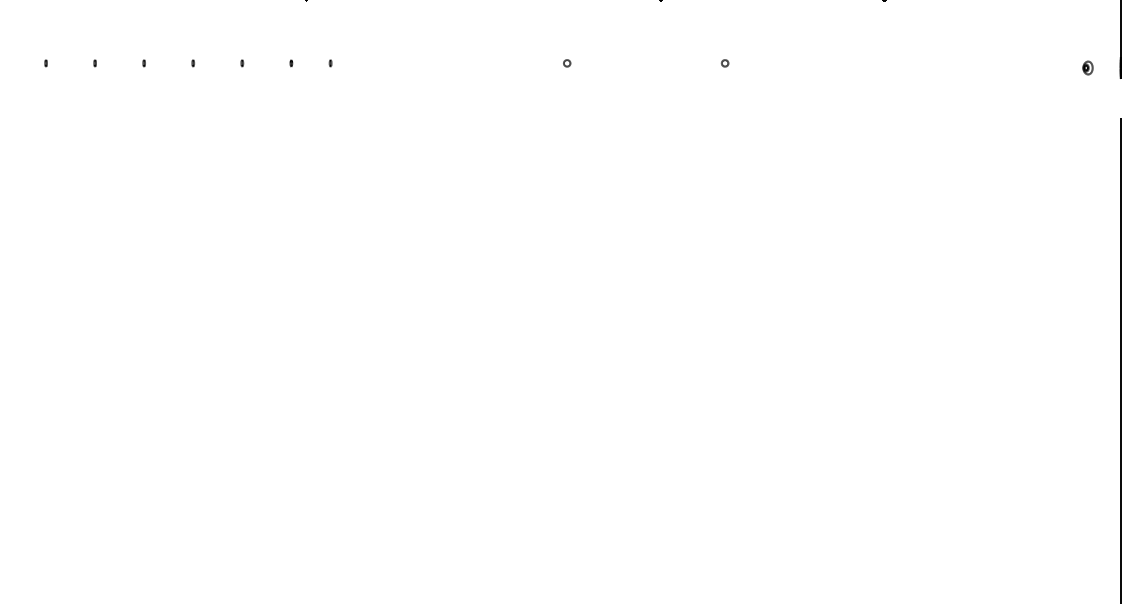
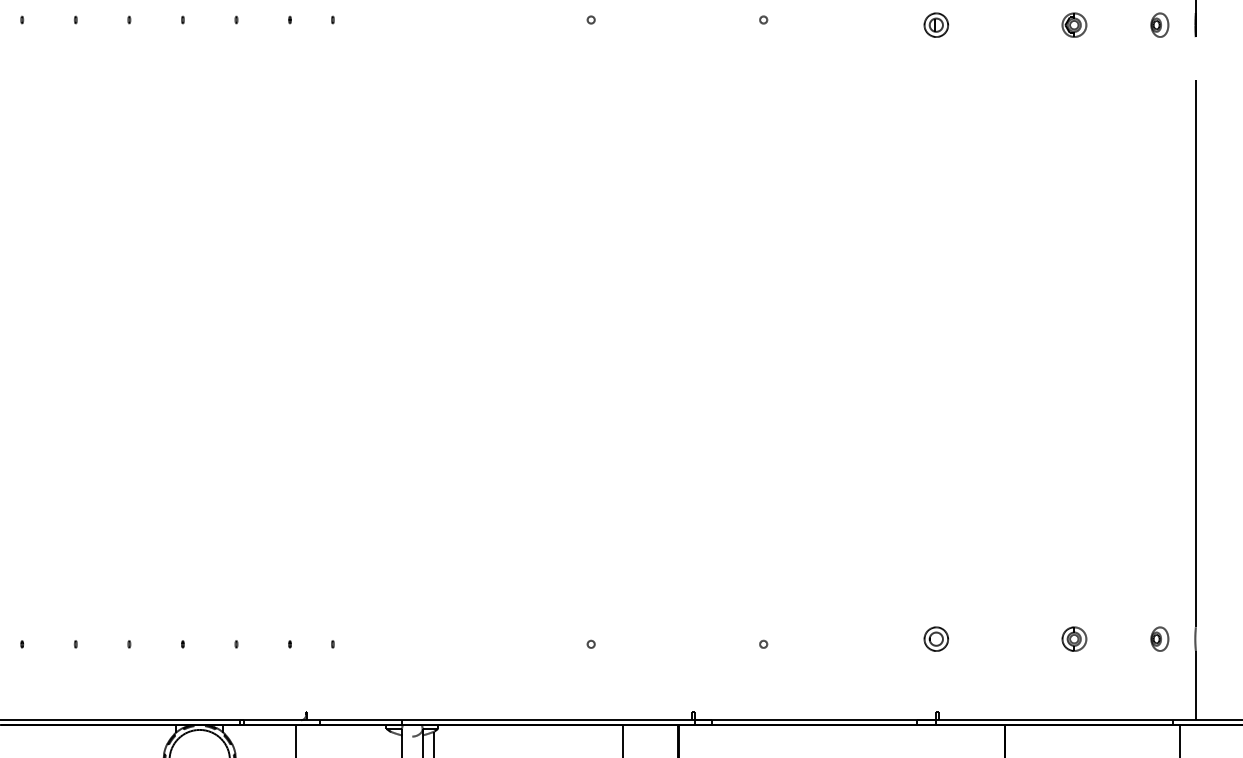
part: (882, 67) -> (935, 24), added
part: (1009, 67) -> (1074, 24), added
part: (1087, 67) -> (1159, 24), size x1.67

